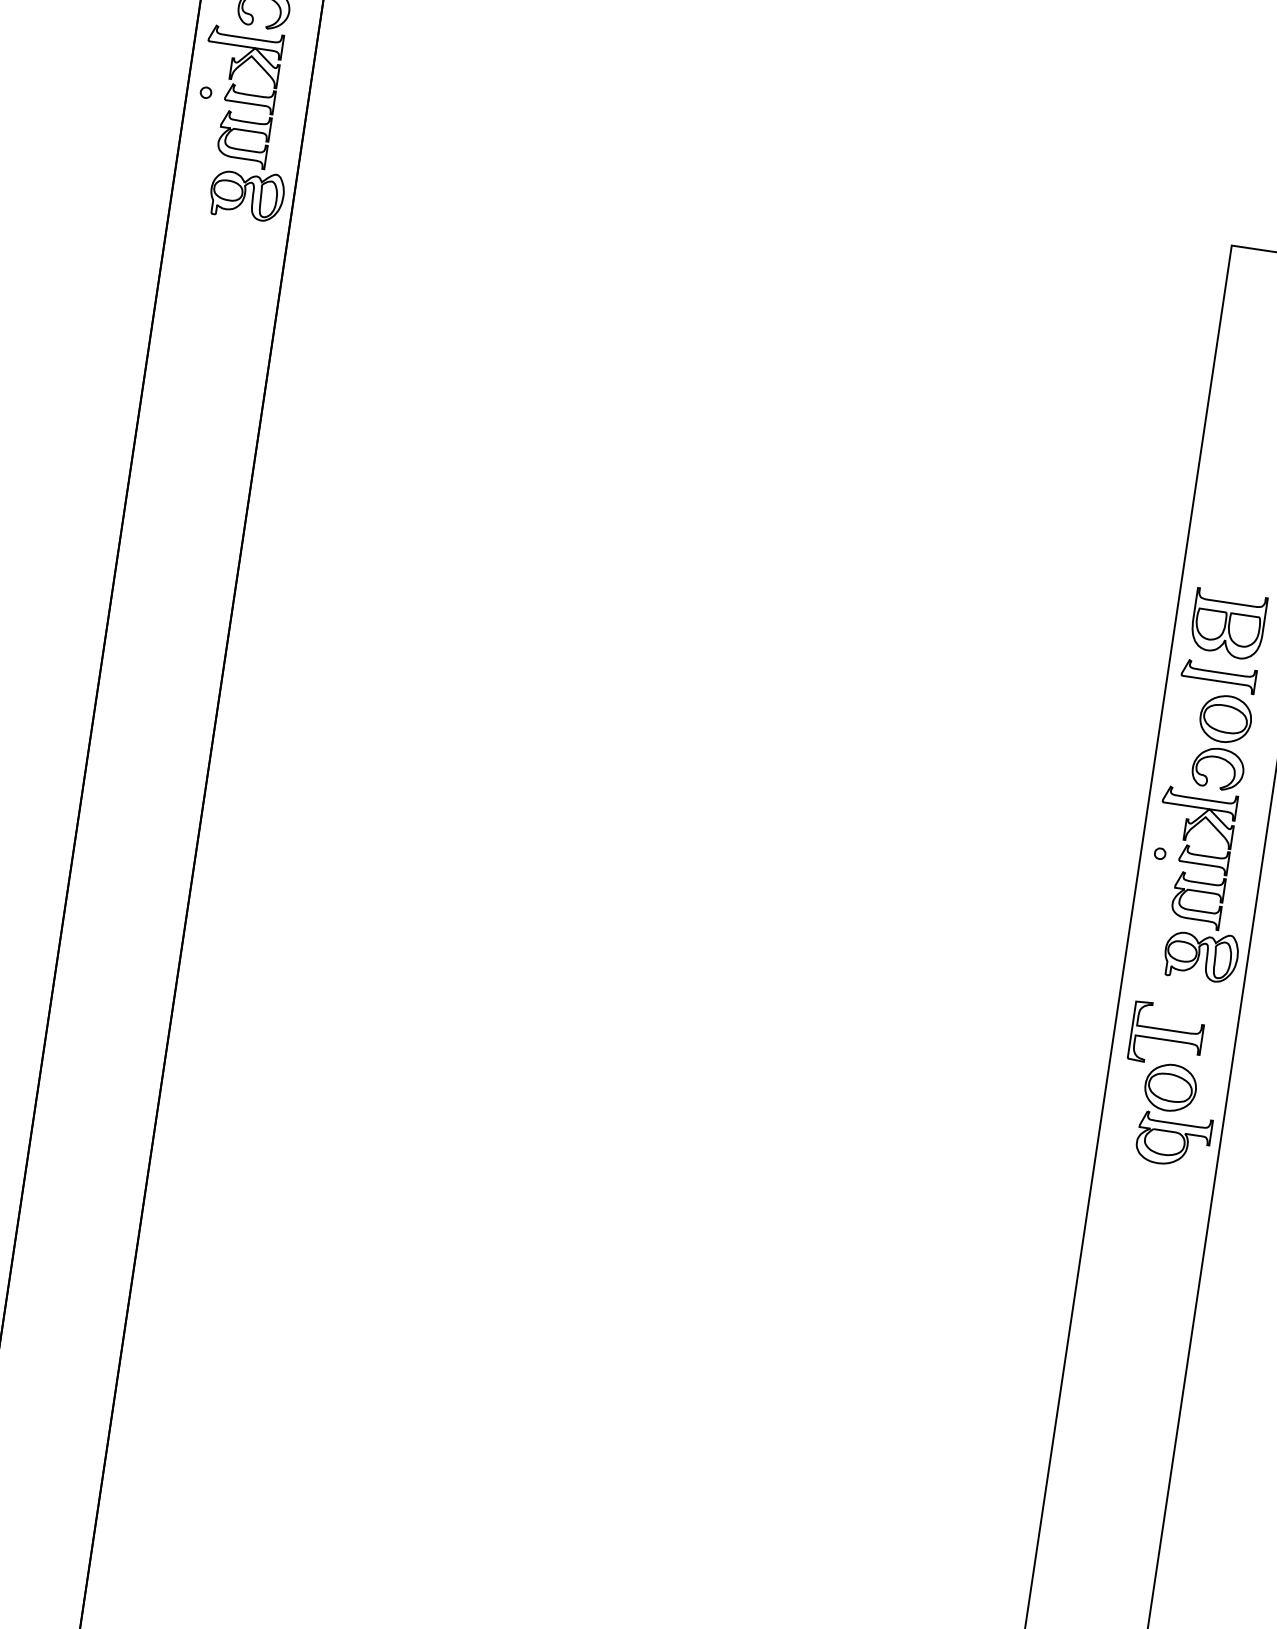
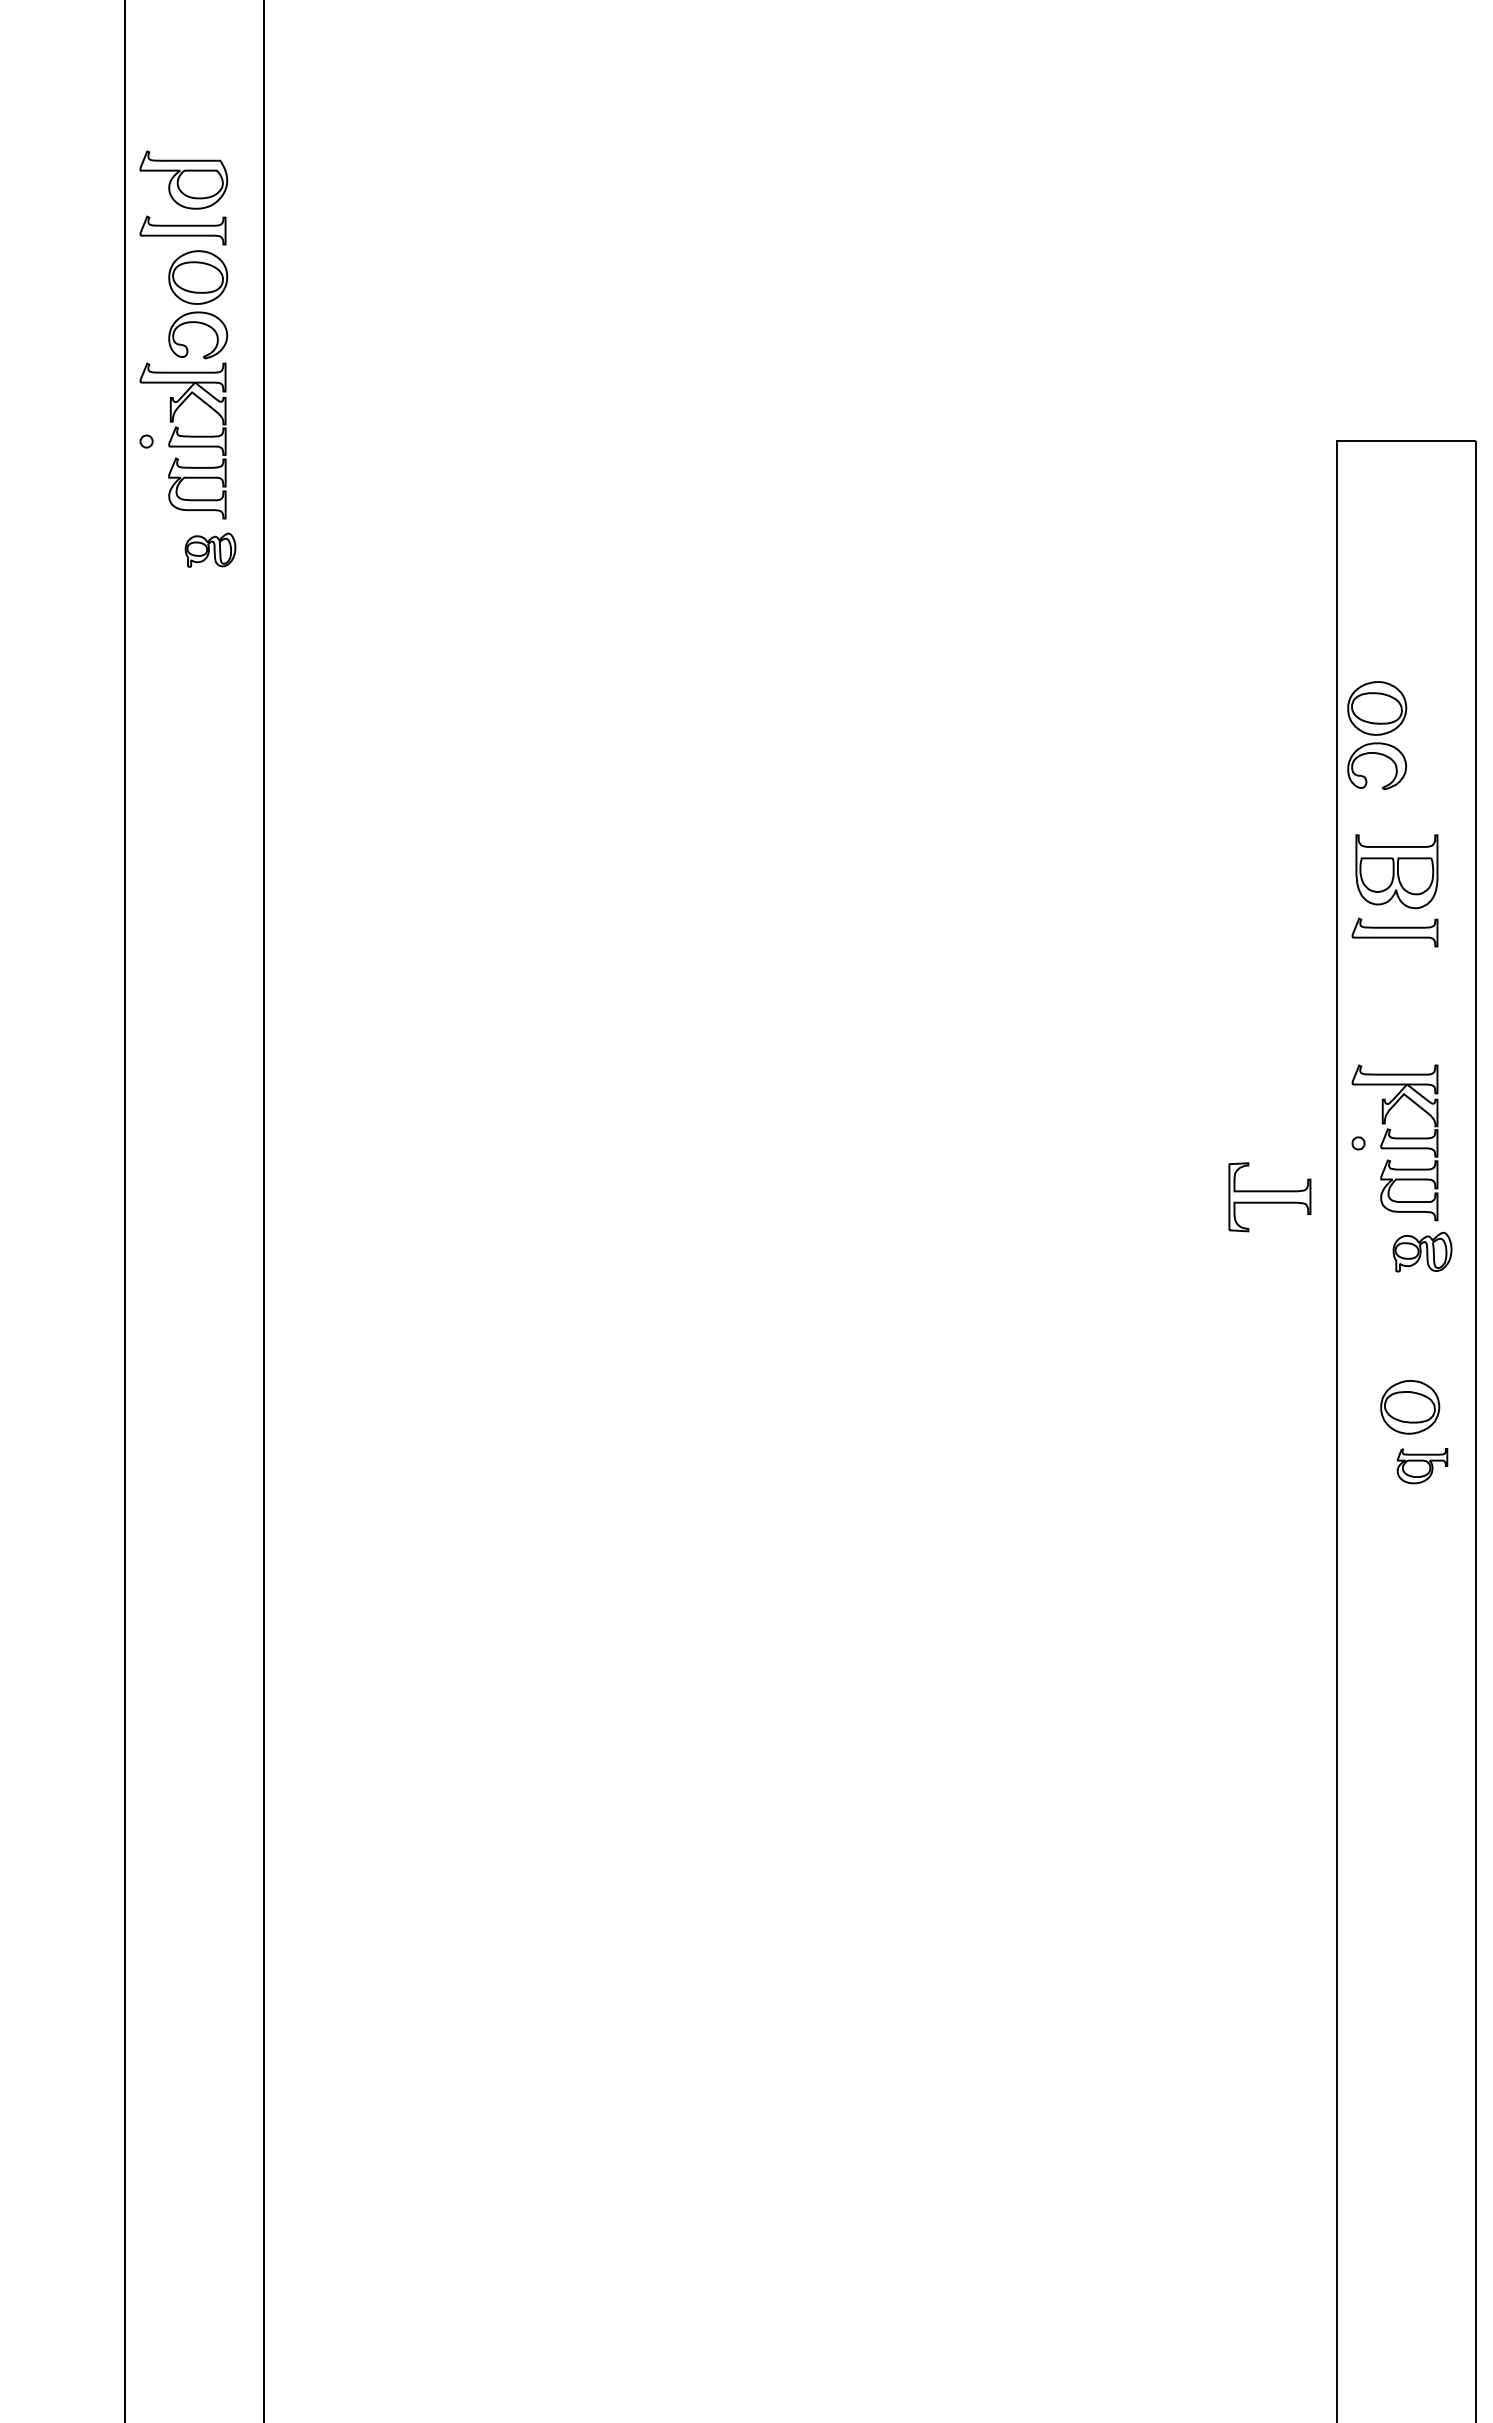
part: (247, 194) -> (210, 549), size x0.6
part: (1222, 742) -> (1377, 735), moved
part: (1201, 955) -> (1422, 1251), size x0.7
part: (1166, 1035) -> (1269, 1197), moved
part: (1173, 1139) -> (1422, 1465), size x0.6

